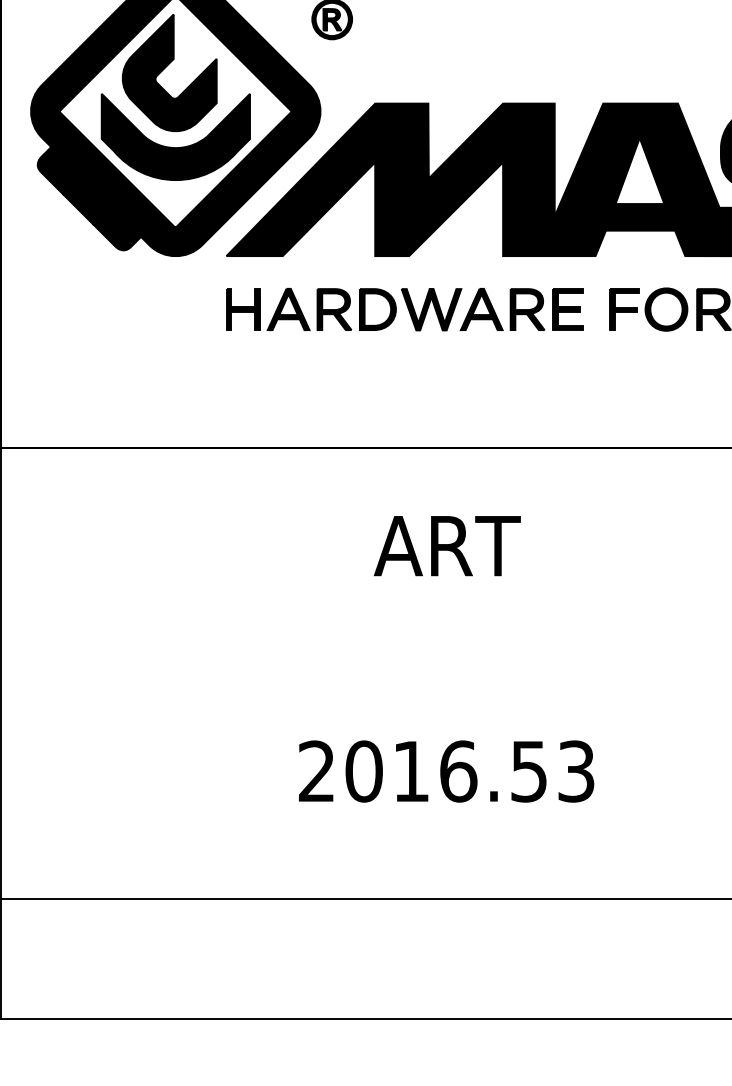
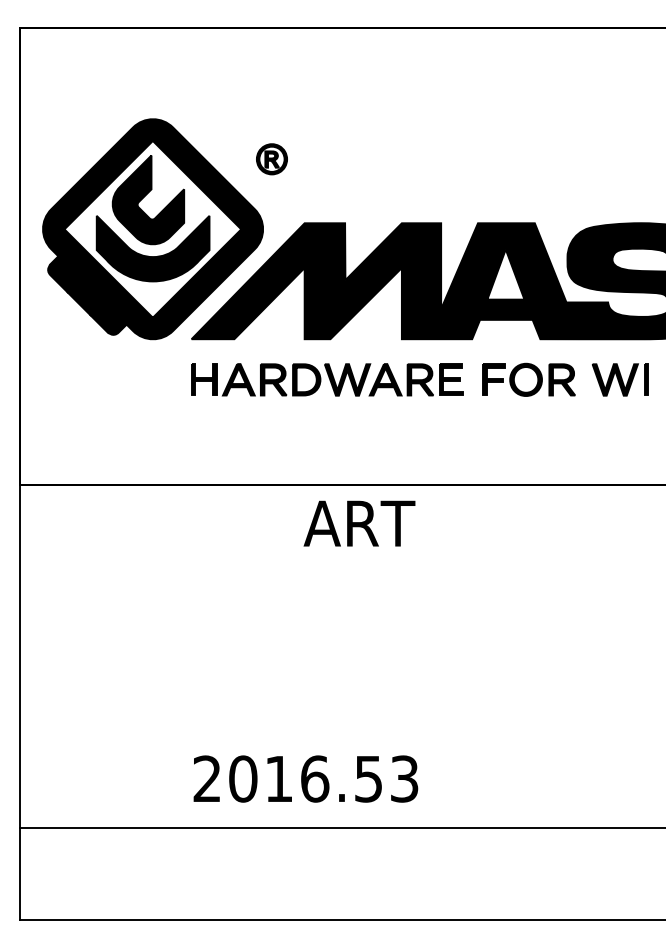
text: (447, 545) -> (359, 523), moved
text: (446, 770) -> (305, 778), moved

